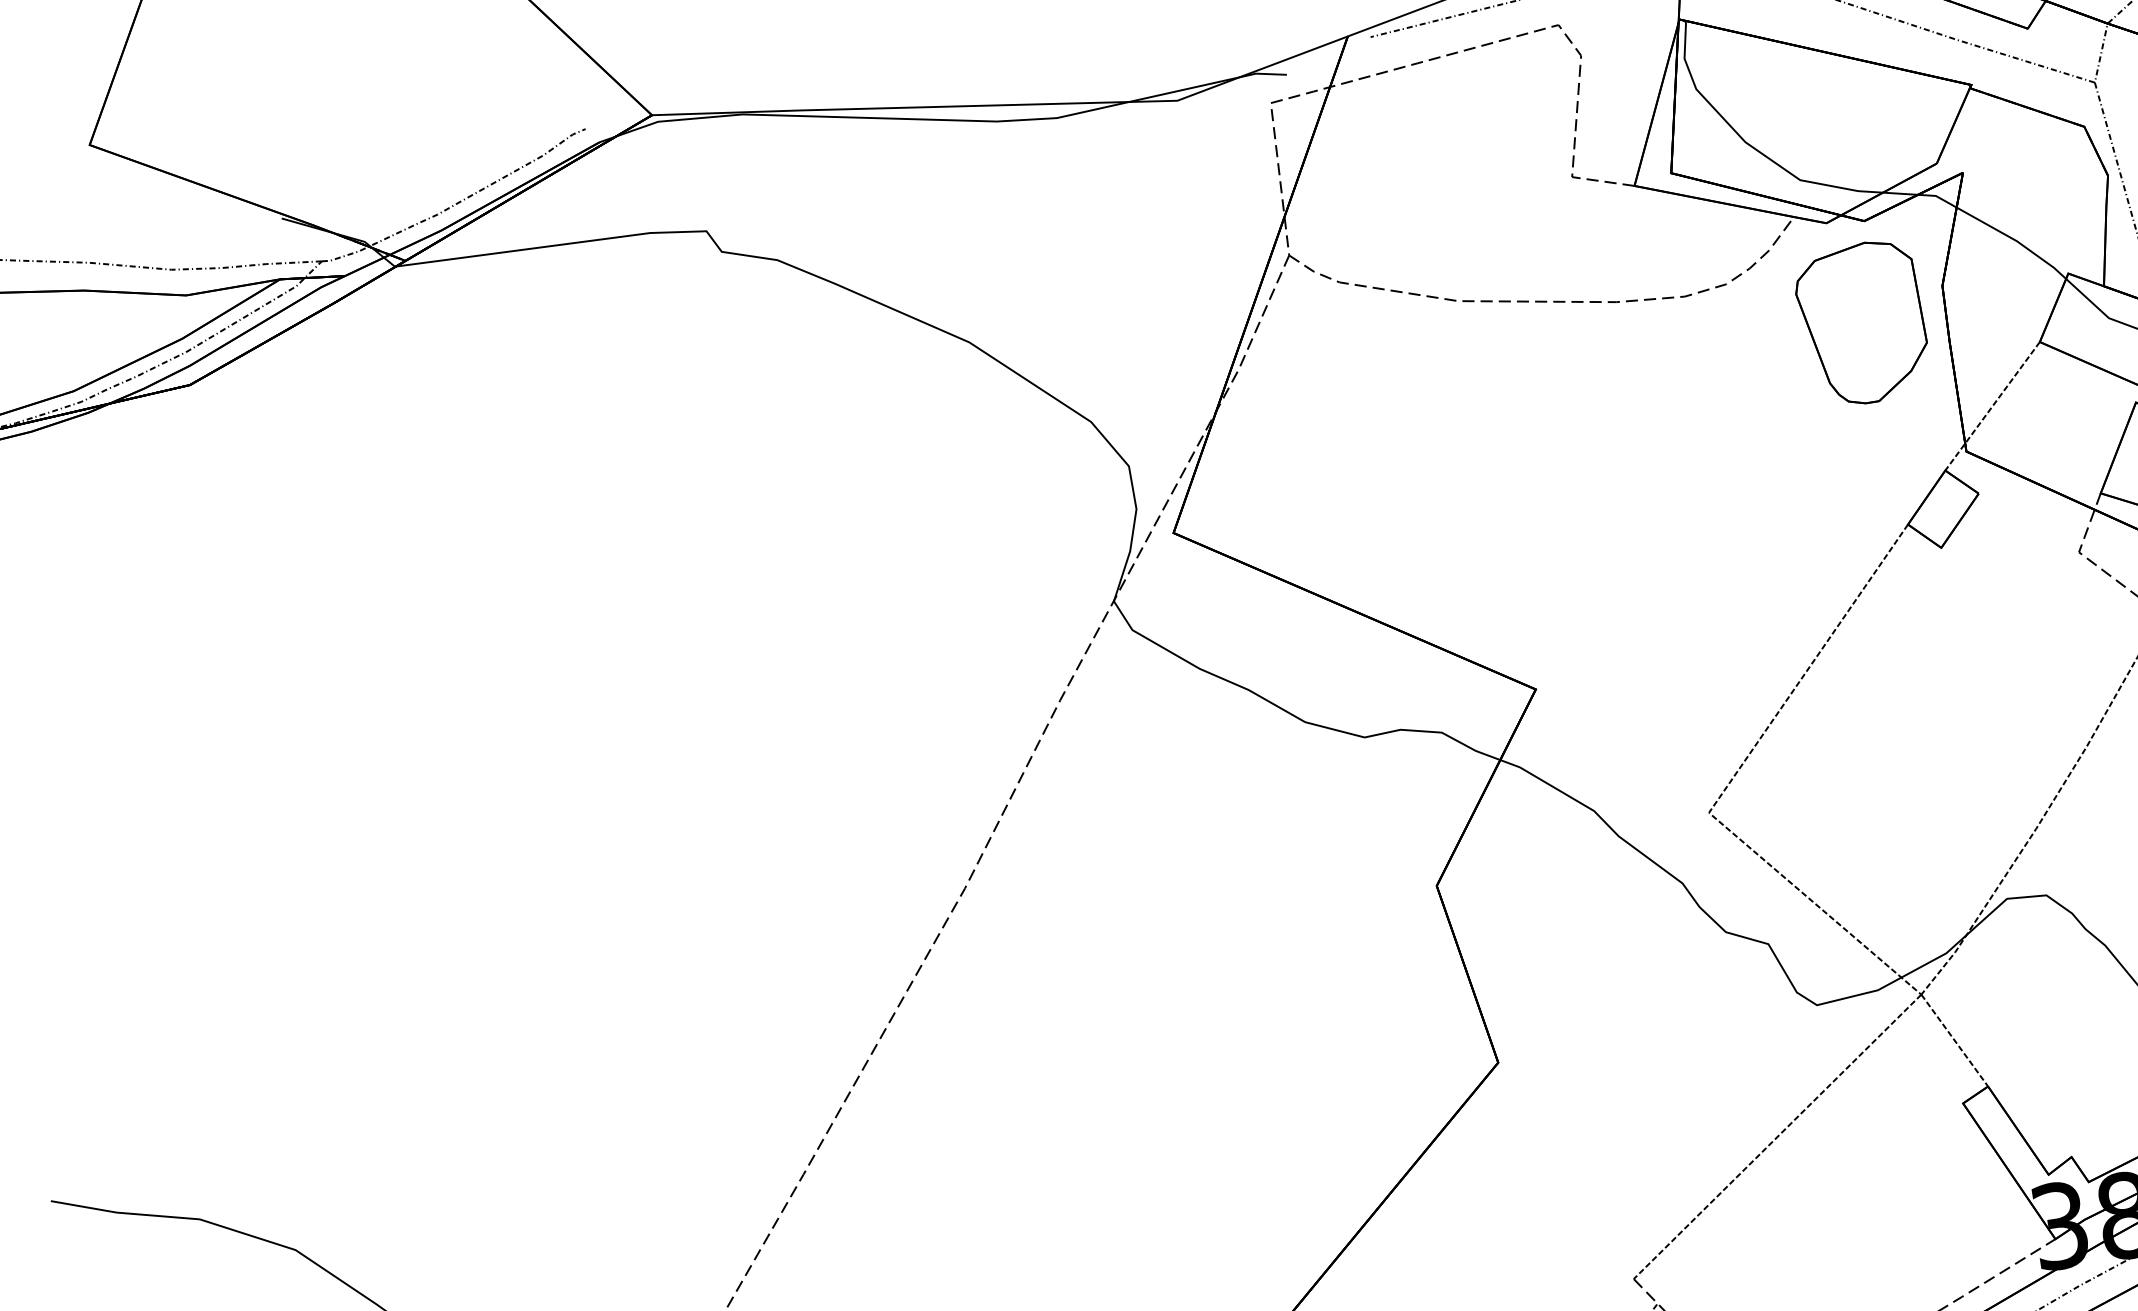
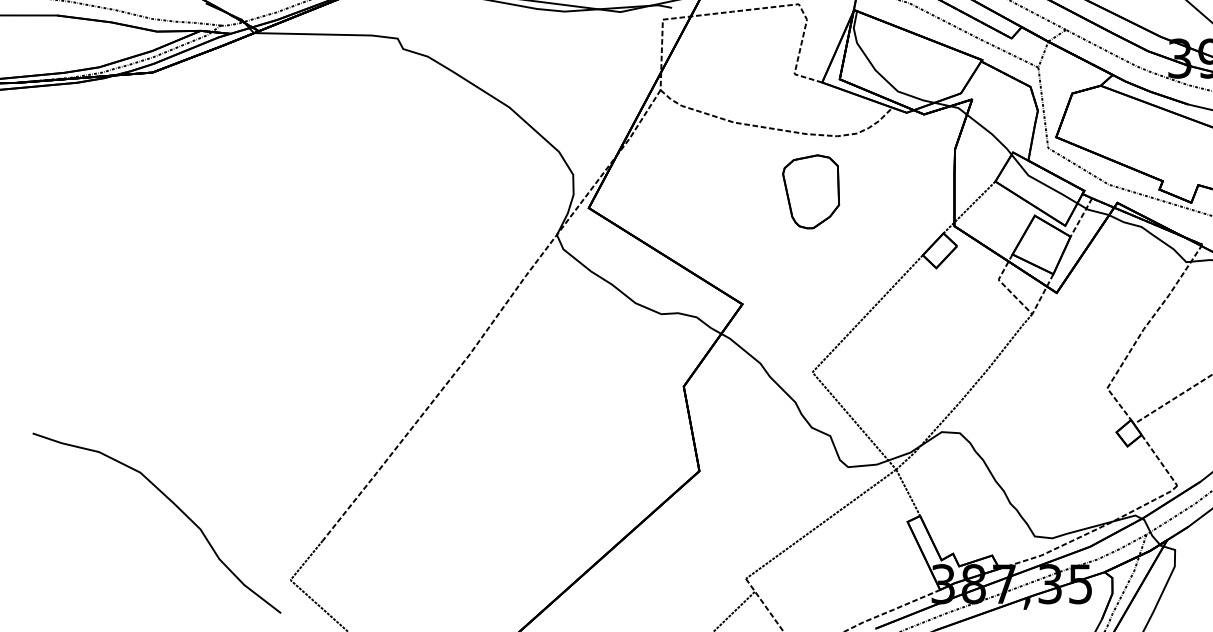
part: (1863, 322) -> (811, 191), moved

